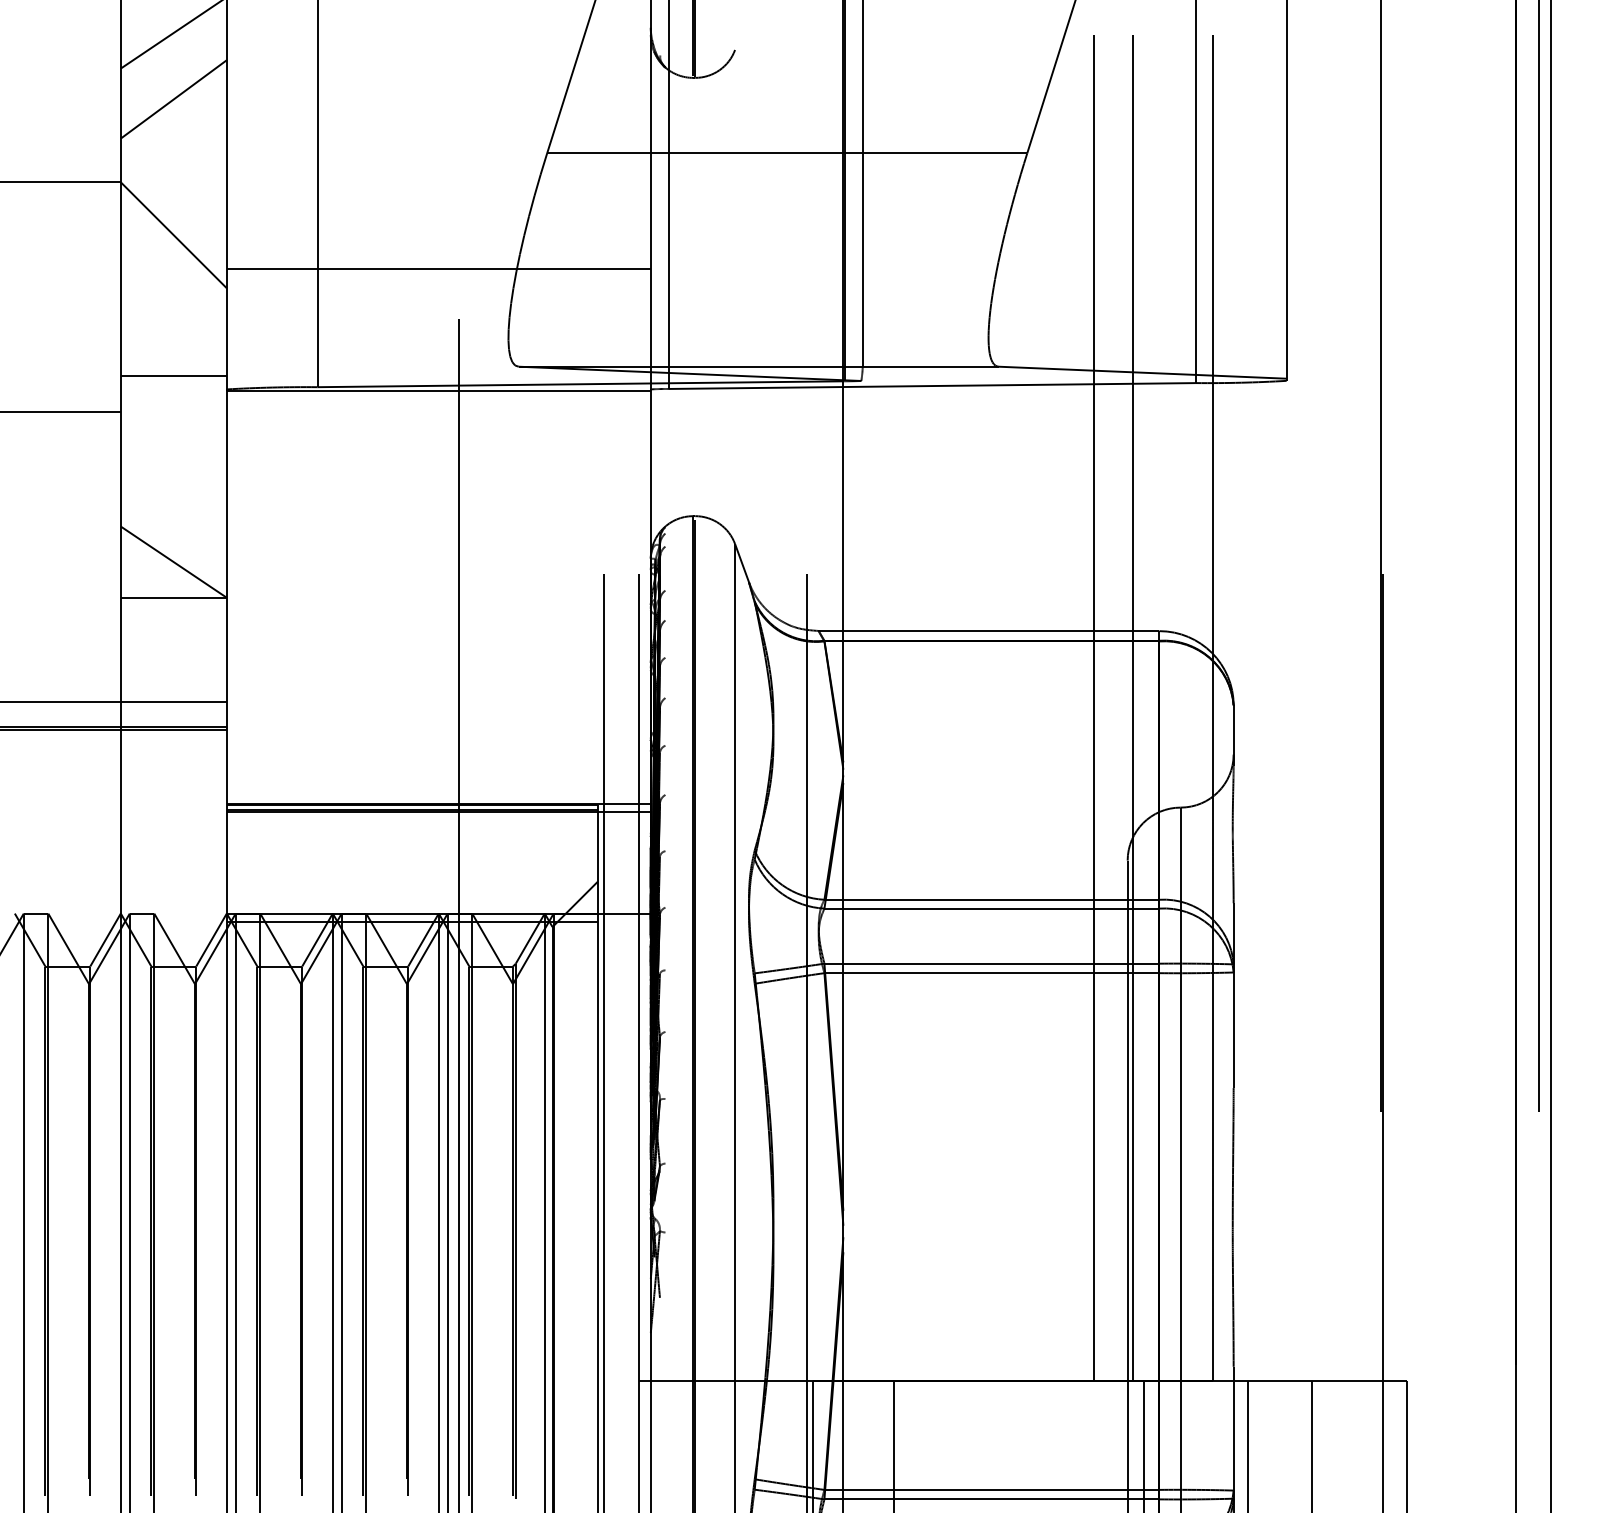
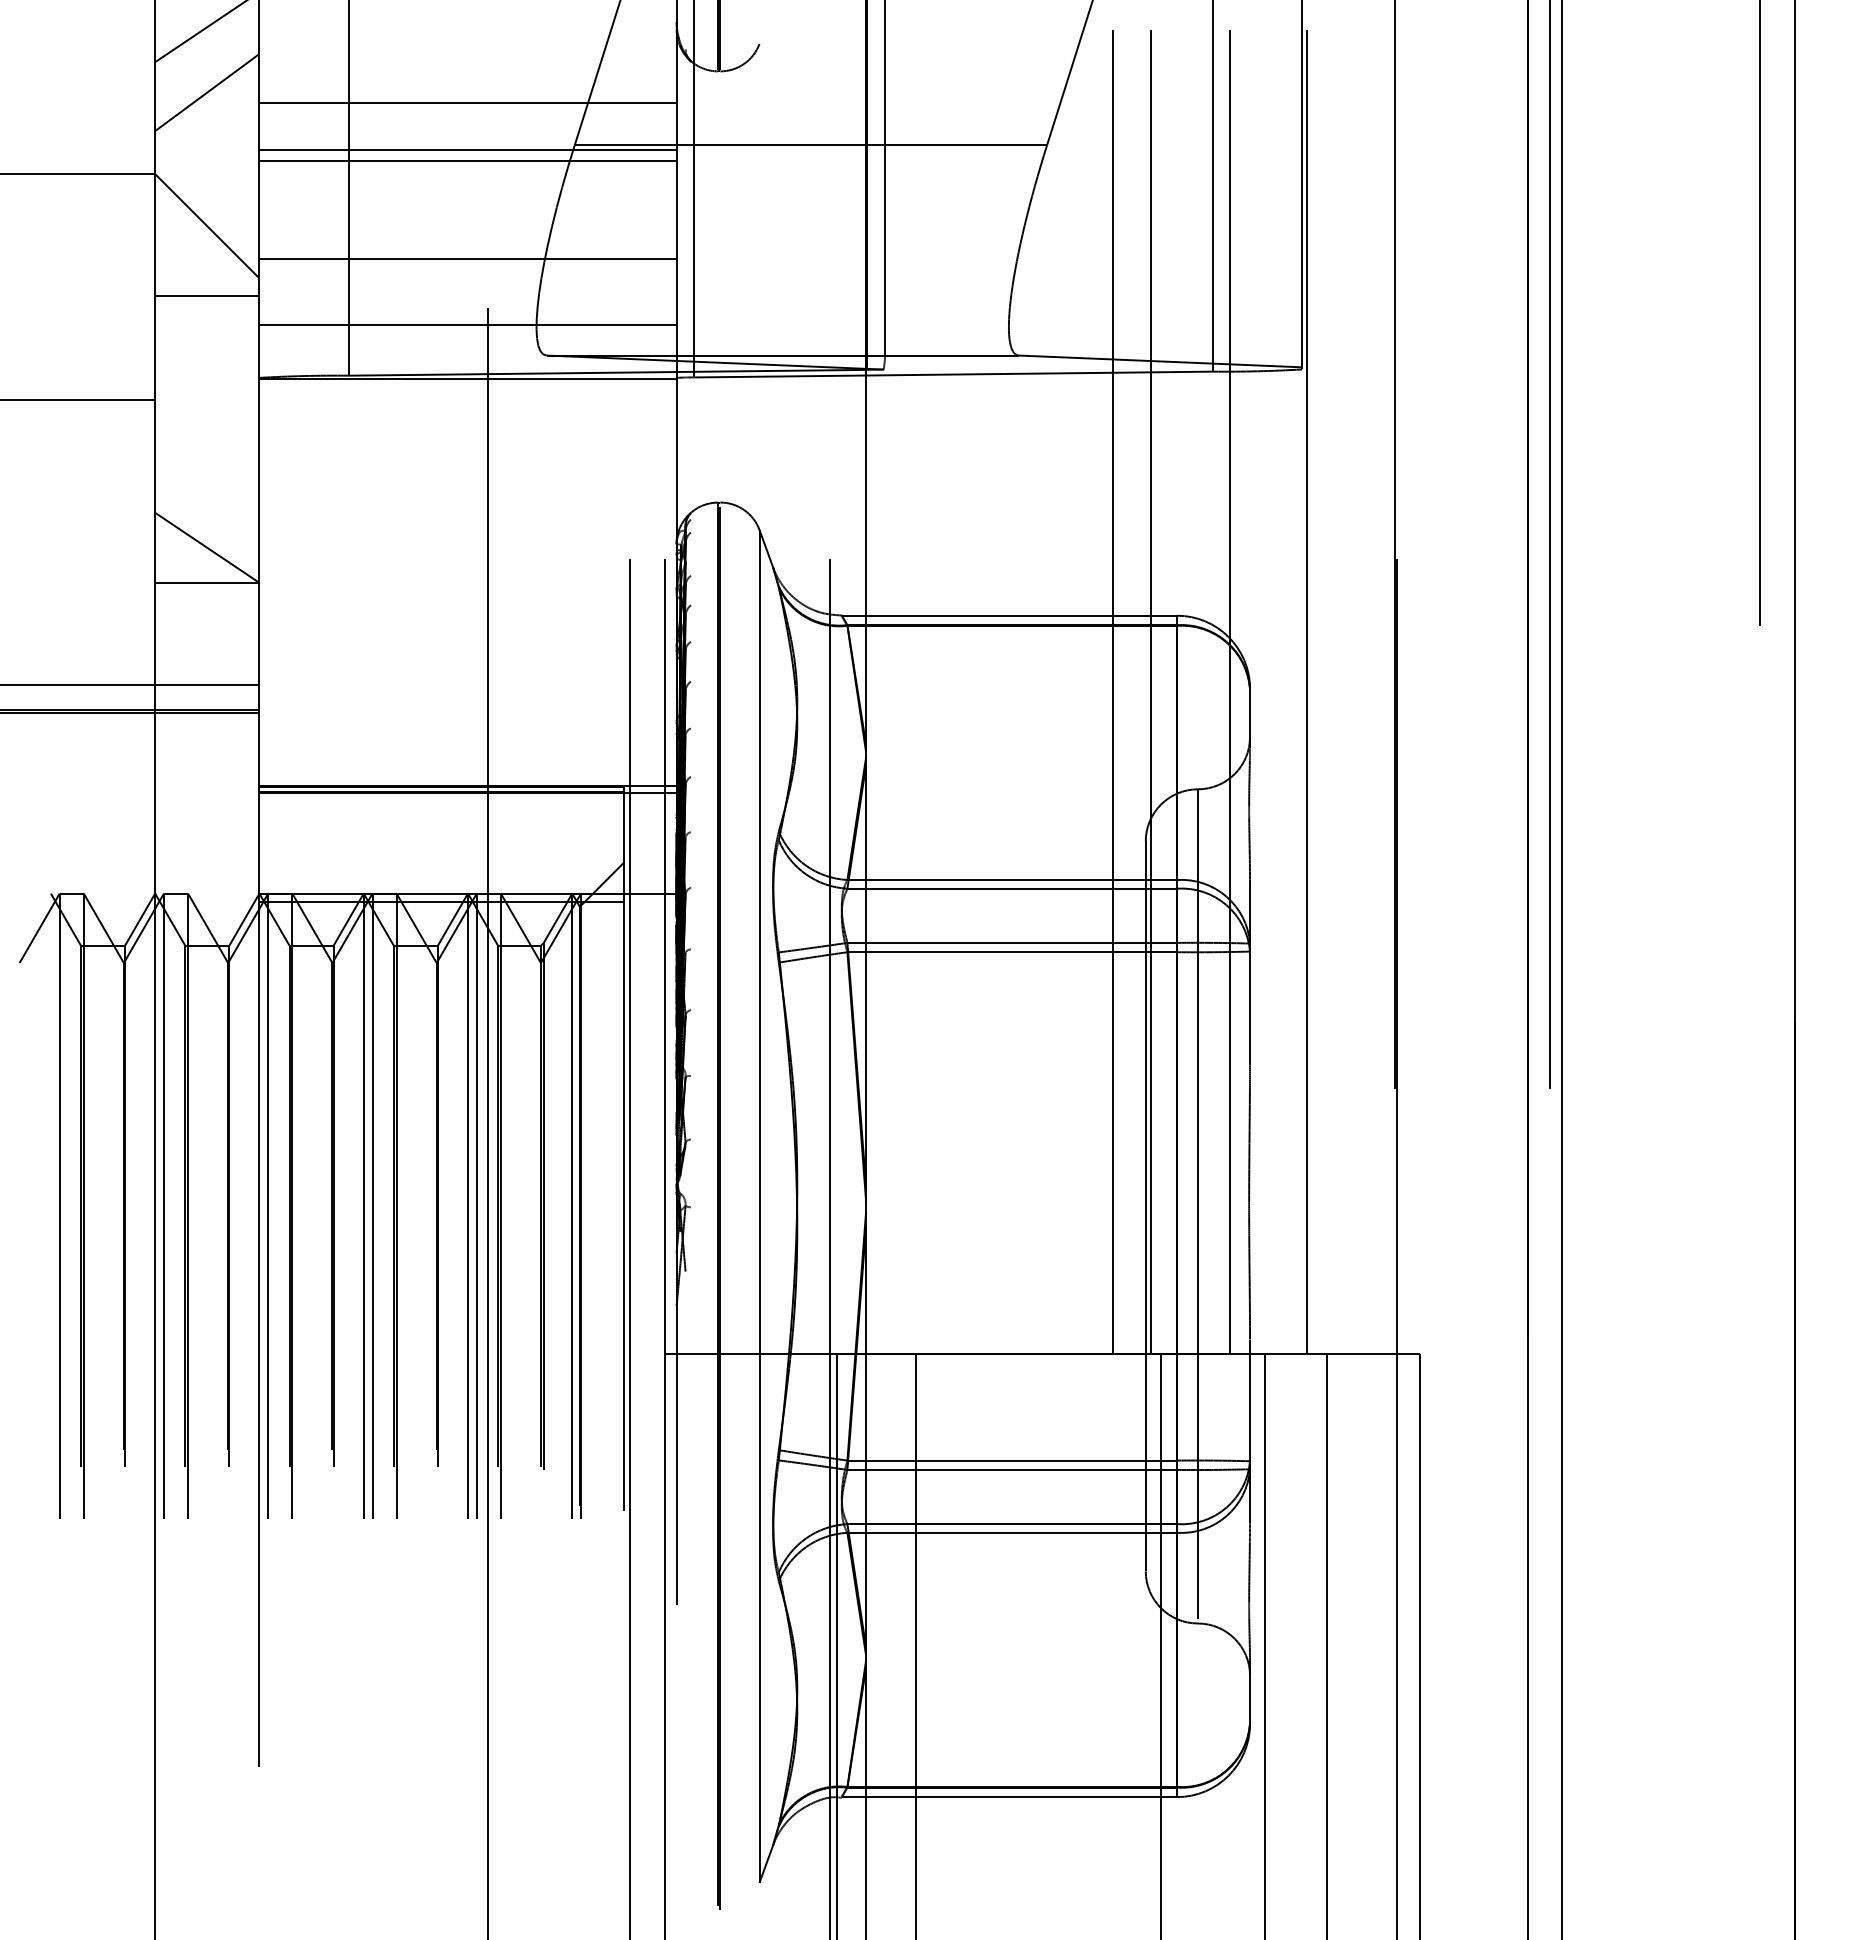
line: (438, 109) -> (467, 102), added
line: (438, 157) -> (467, 149), added
line: (438, 168) -> (467, 160), added
line: (438, 336) -> (467, 325), added
line: (174, 375) -> (207, 295), moved
line: (1291, 708) -> (1306, 691), added

